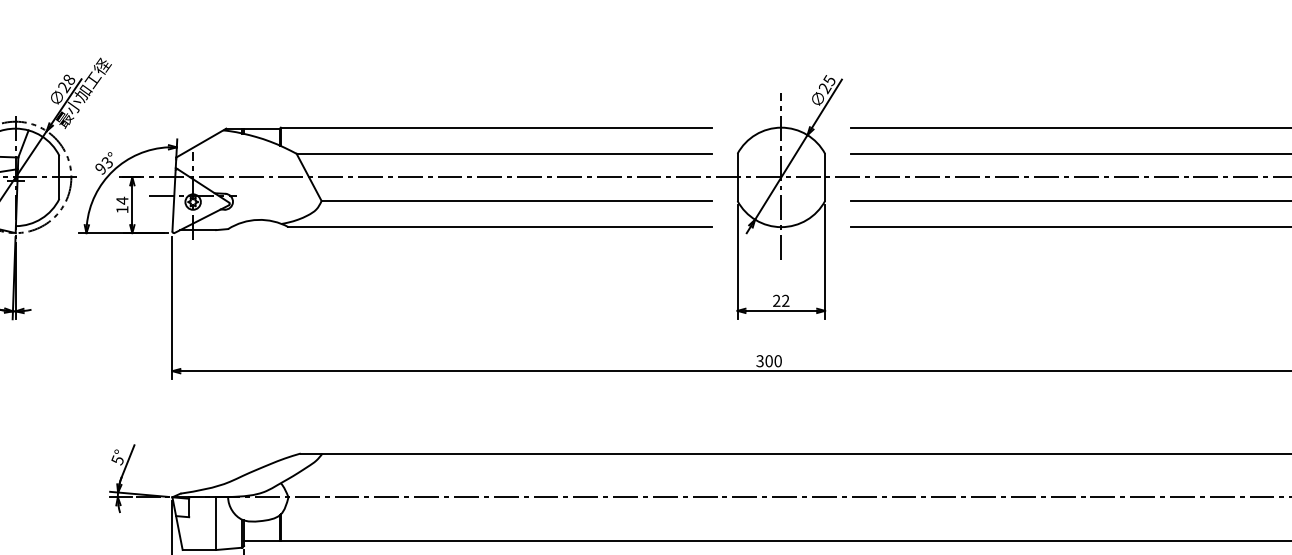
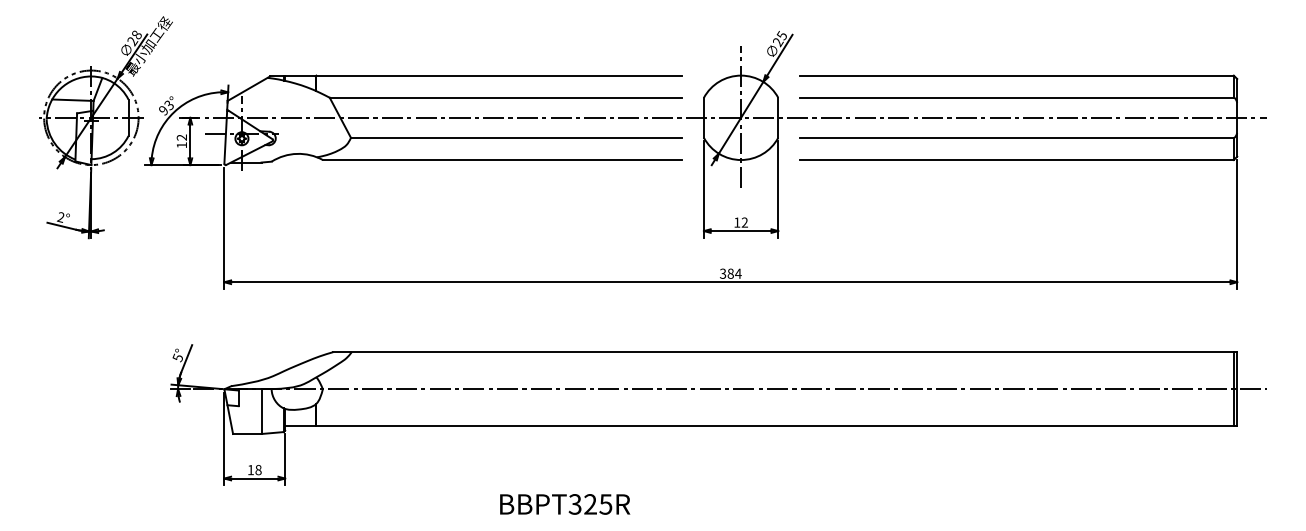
text: (121, 200) -> (181, 137), 14 -> 12
text: (777, 300) -> (737, 222), 22 -> 12
text: (773, 360) -> (734, 273), 300 -> 384

